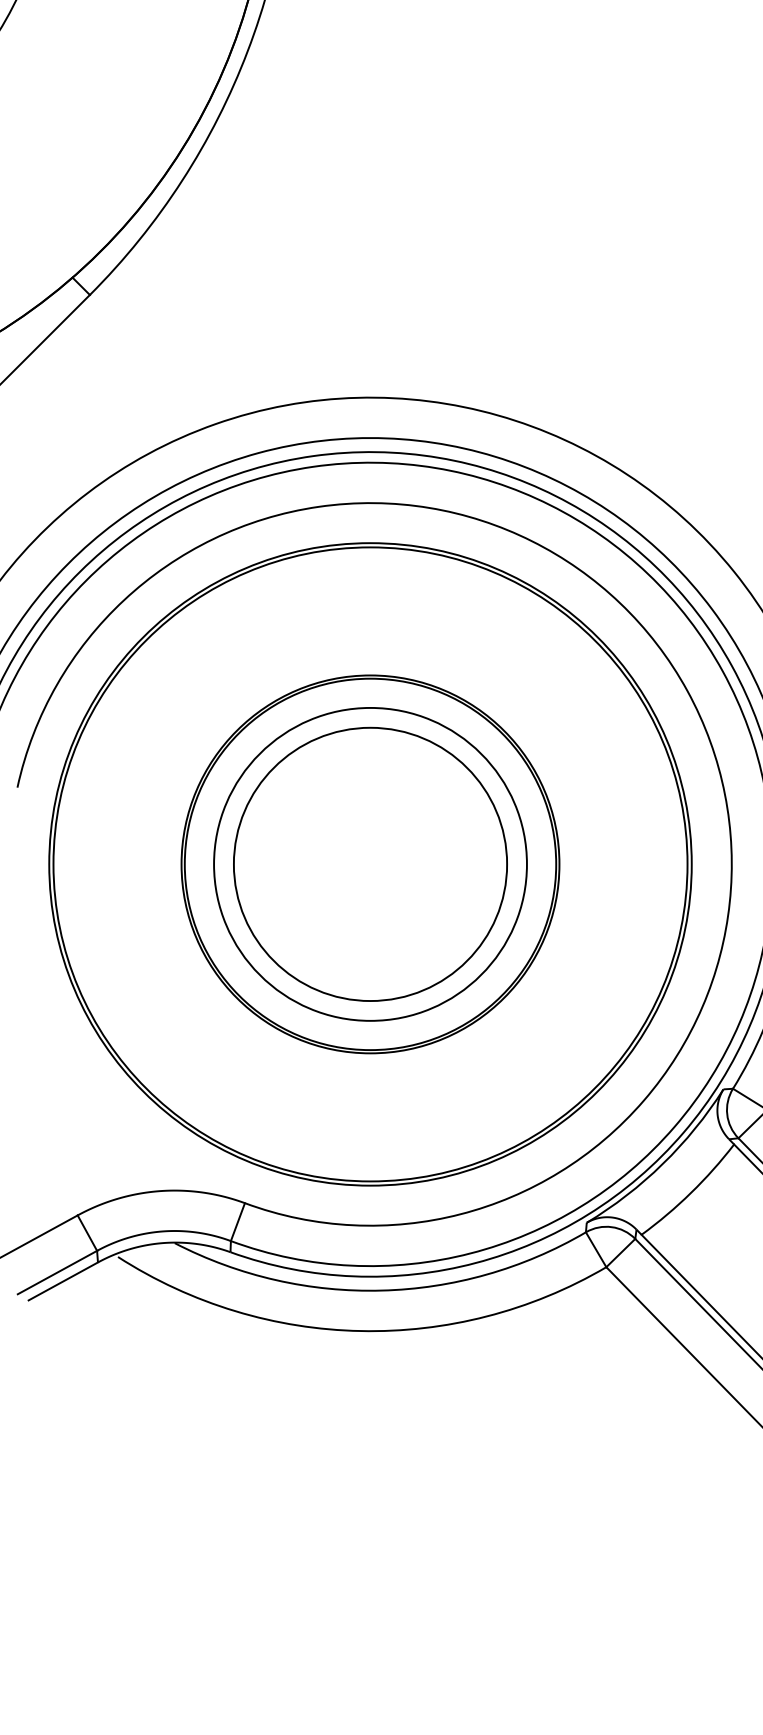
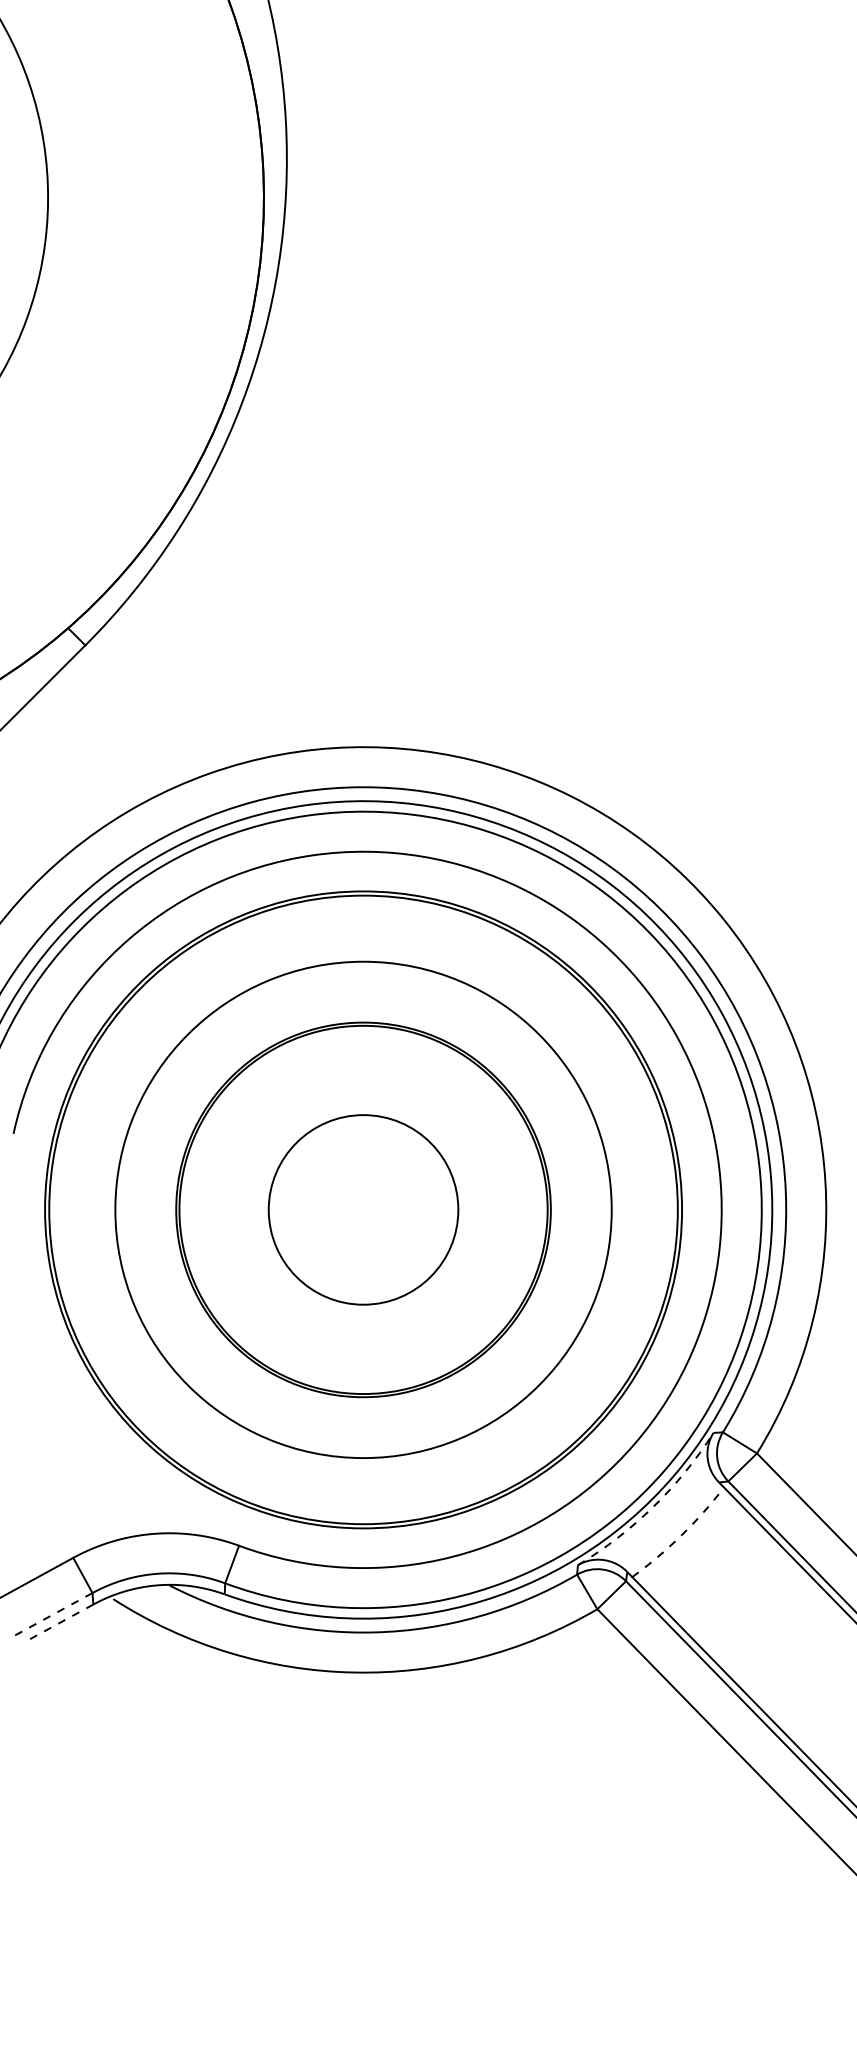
circle: (370, 863) -> (363, 1209), size x0.7
circle: (370, 863) -> (363, 1209), size x1.6
arc: (662, 1163) -> (653, 1506), solid -> dashed
arc: (691, 1192) -> (681, 1535), solid -> dashed
line: (57, 1272) -> (53, 1614), solid -> dashed
line: (62, 1281) -> (58, 1623), solid -> dashed

